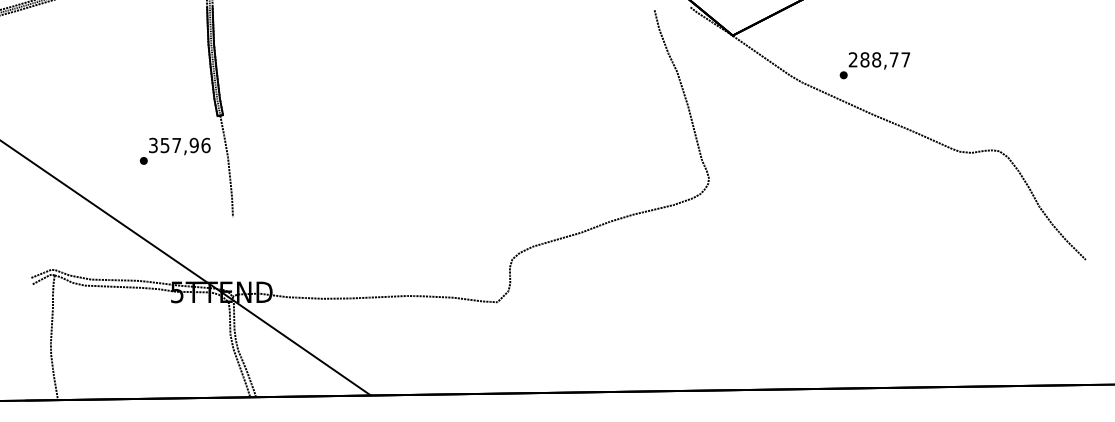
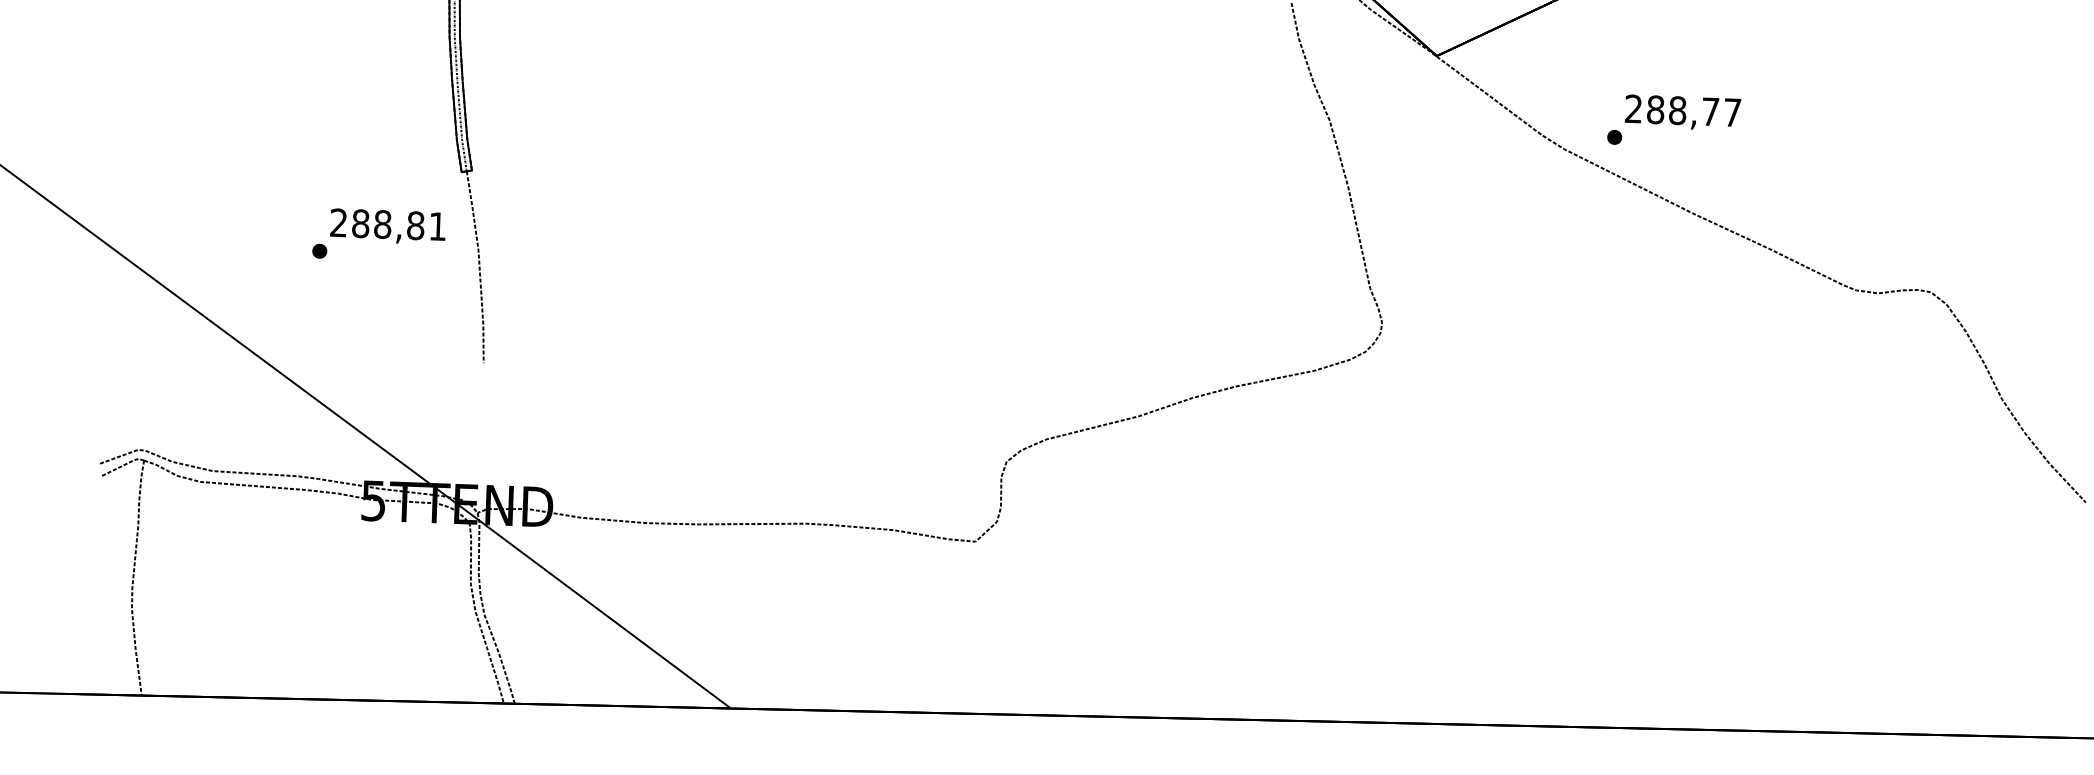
text: (874, 65) -> (1673, 121), moved
text: (179, 145) -> (387, 224), 357,96 -> 288,81

